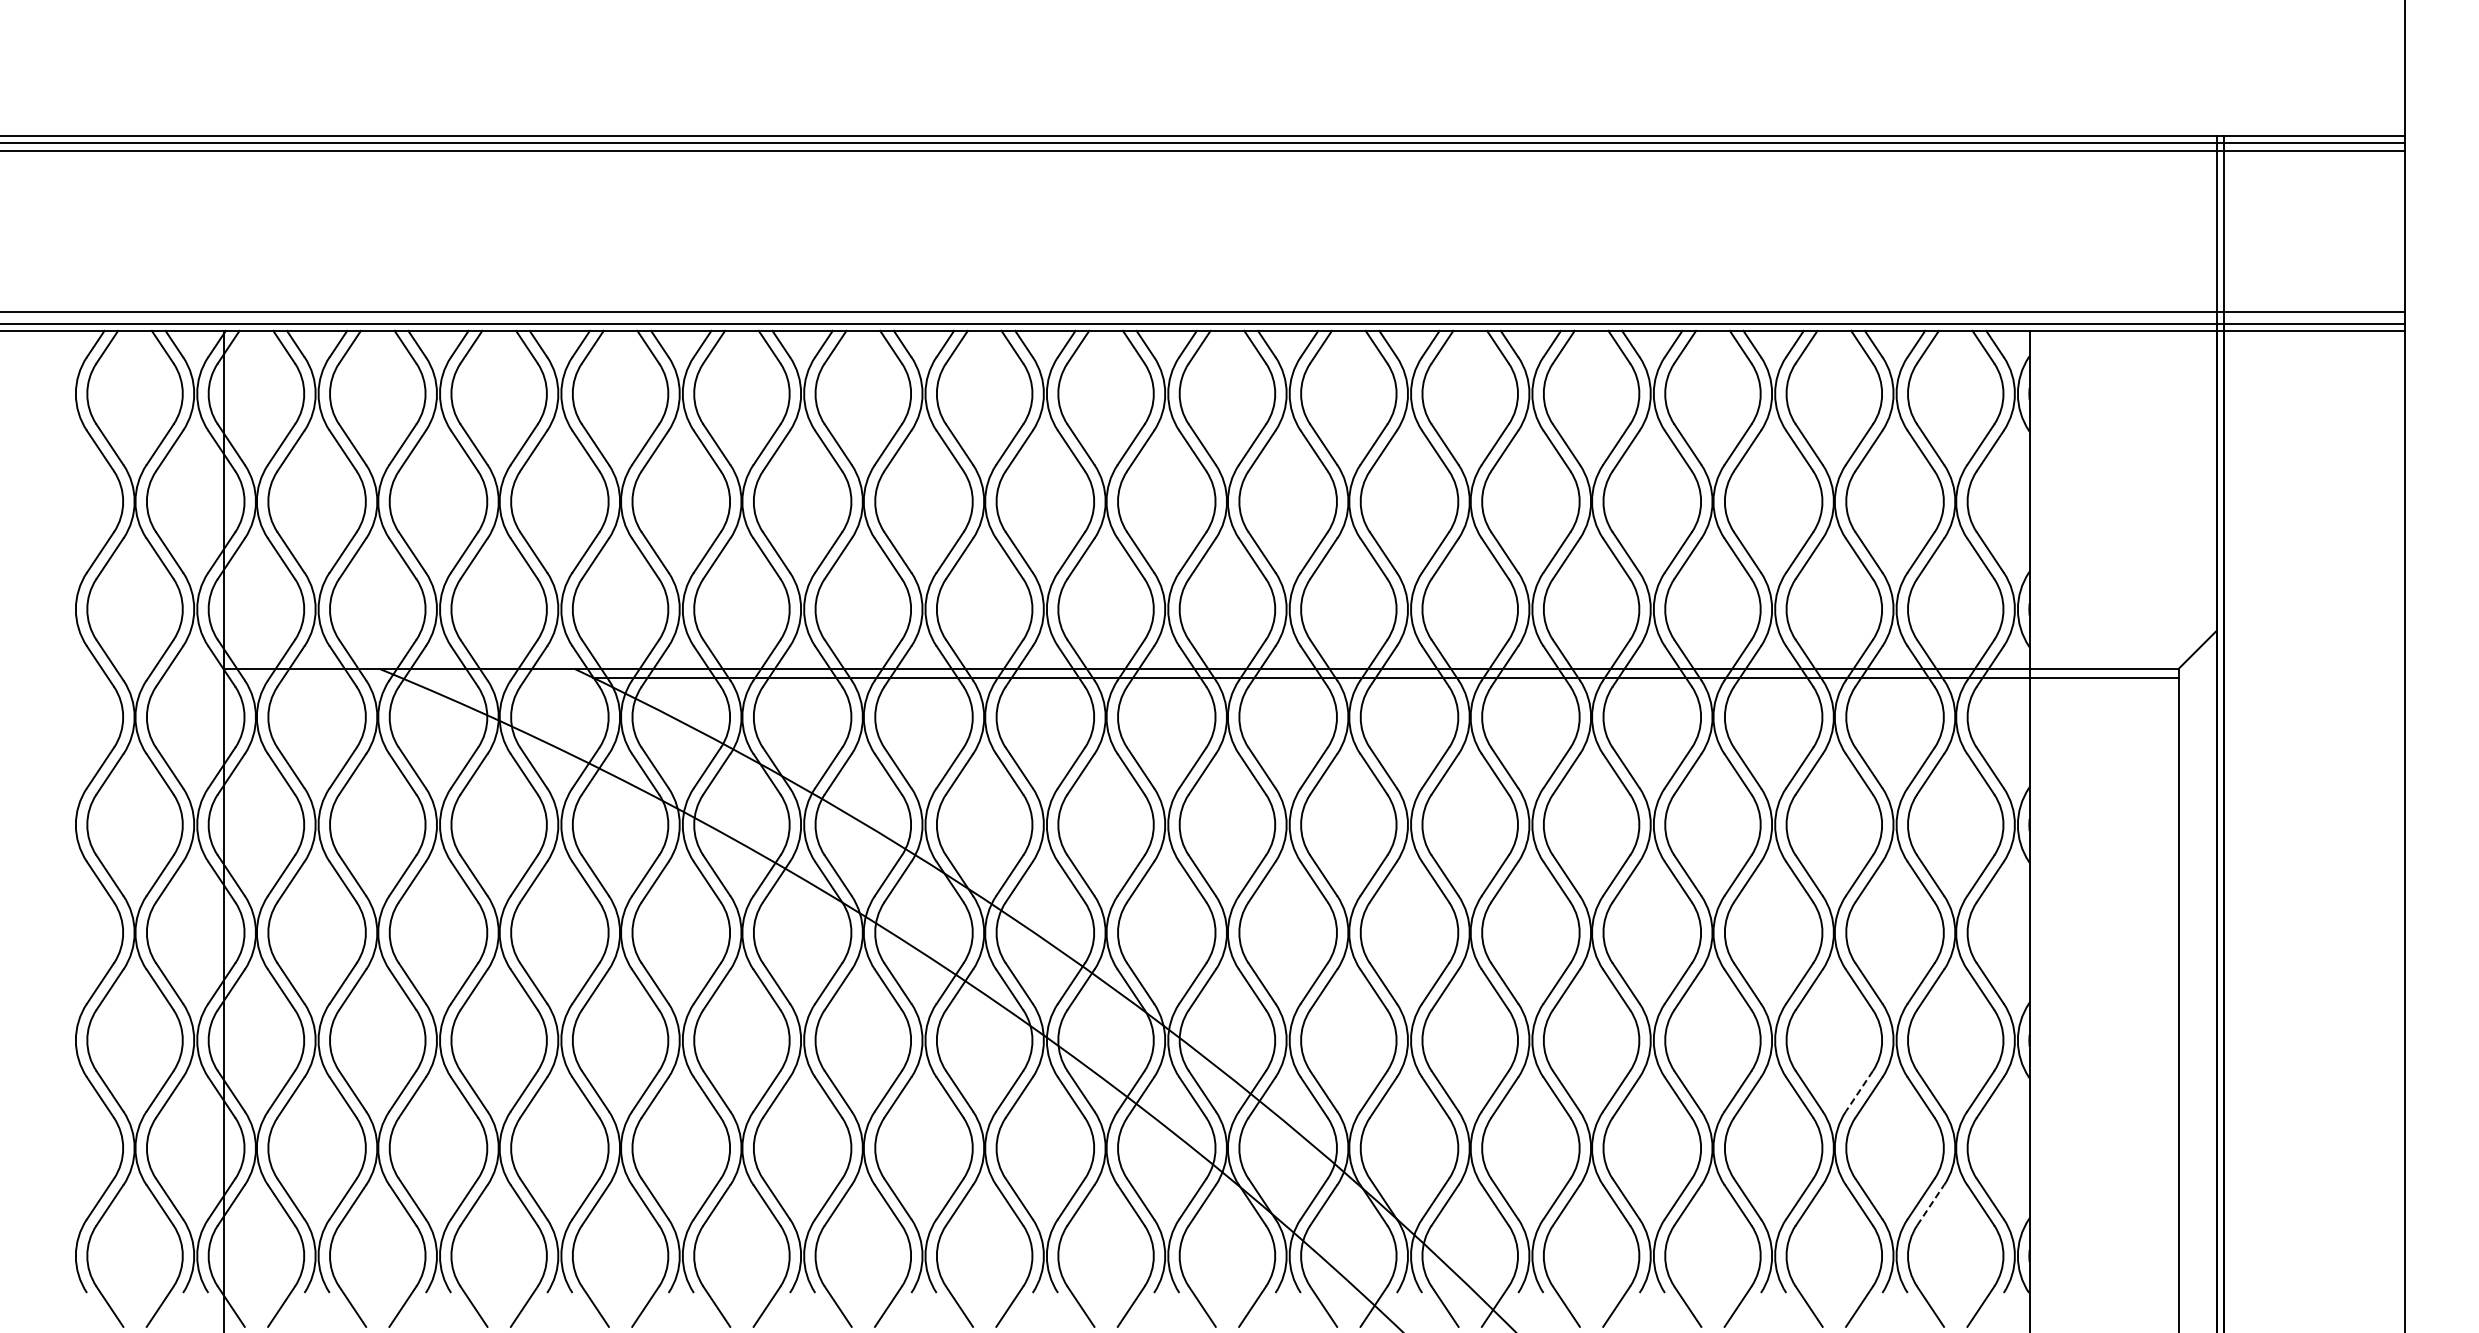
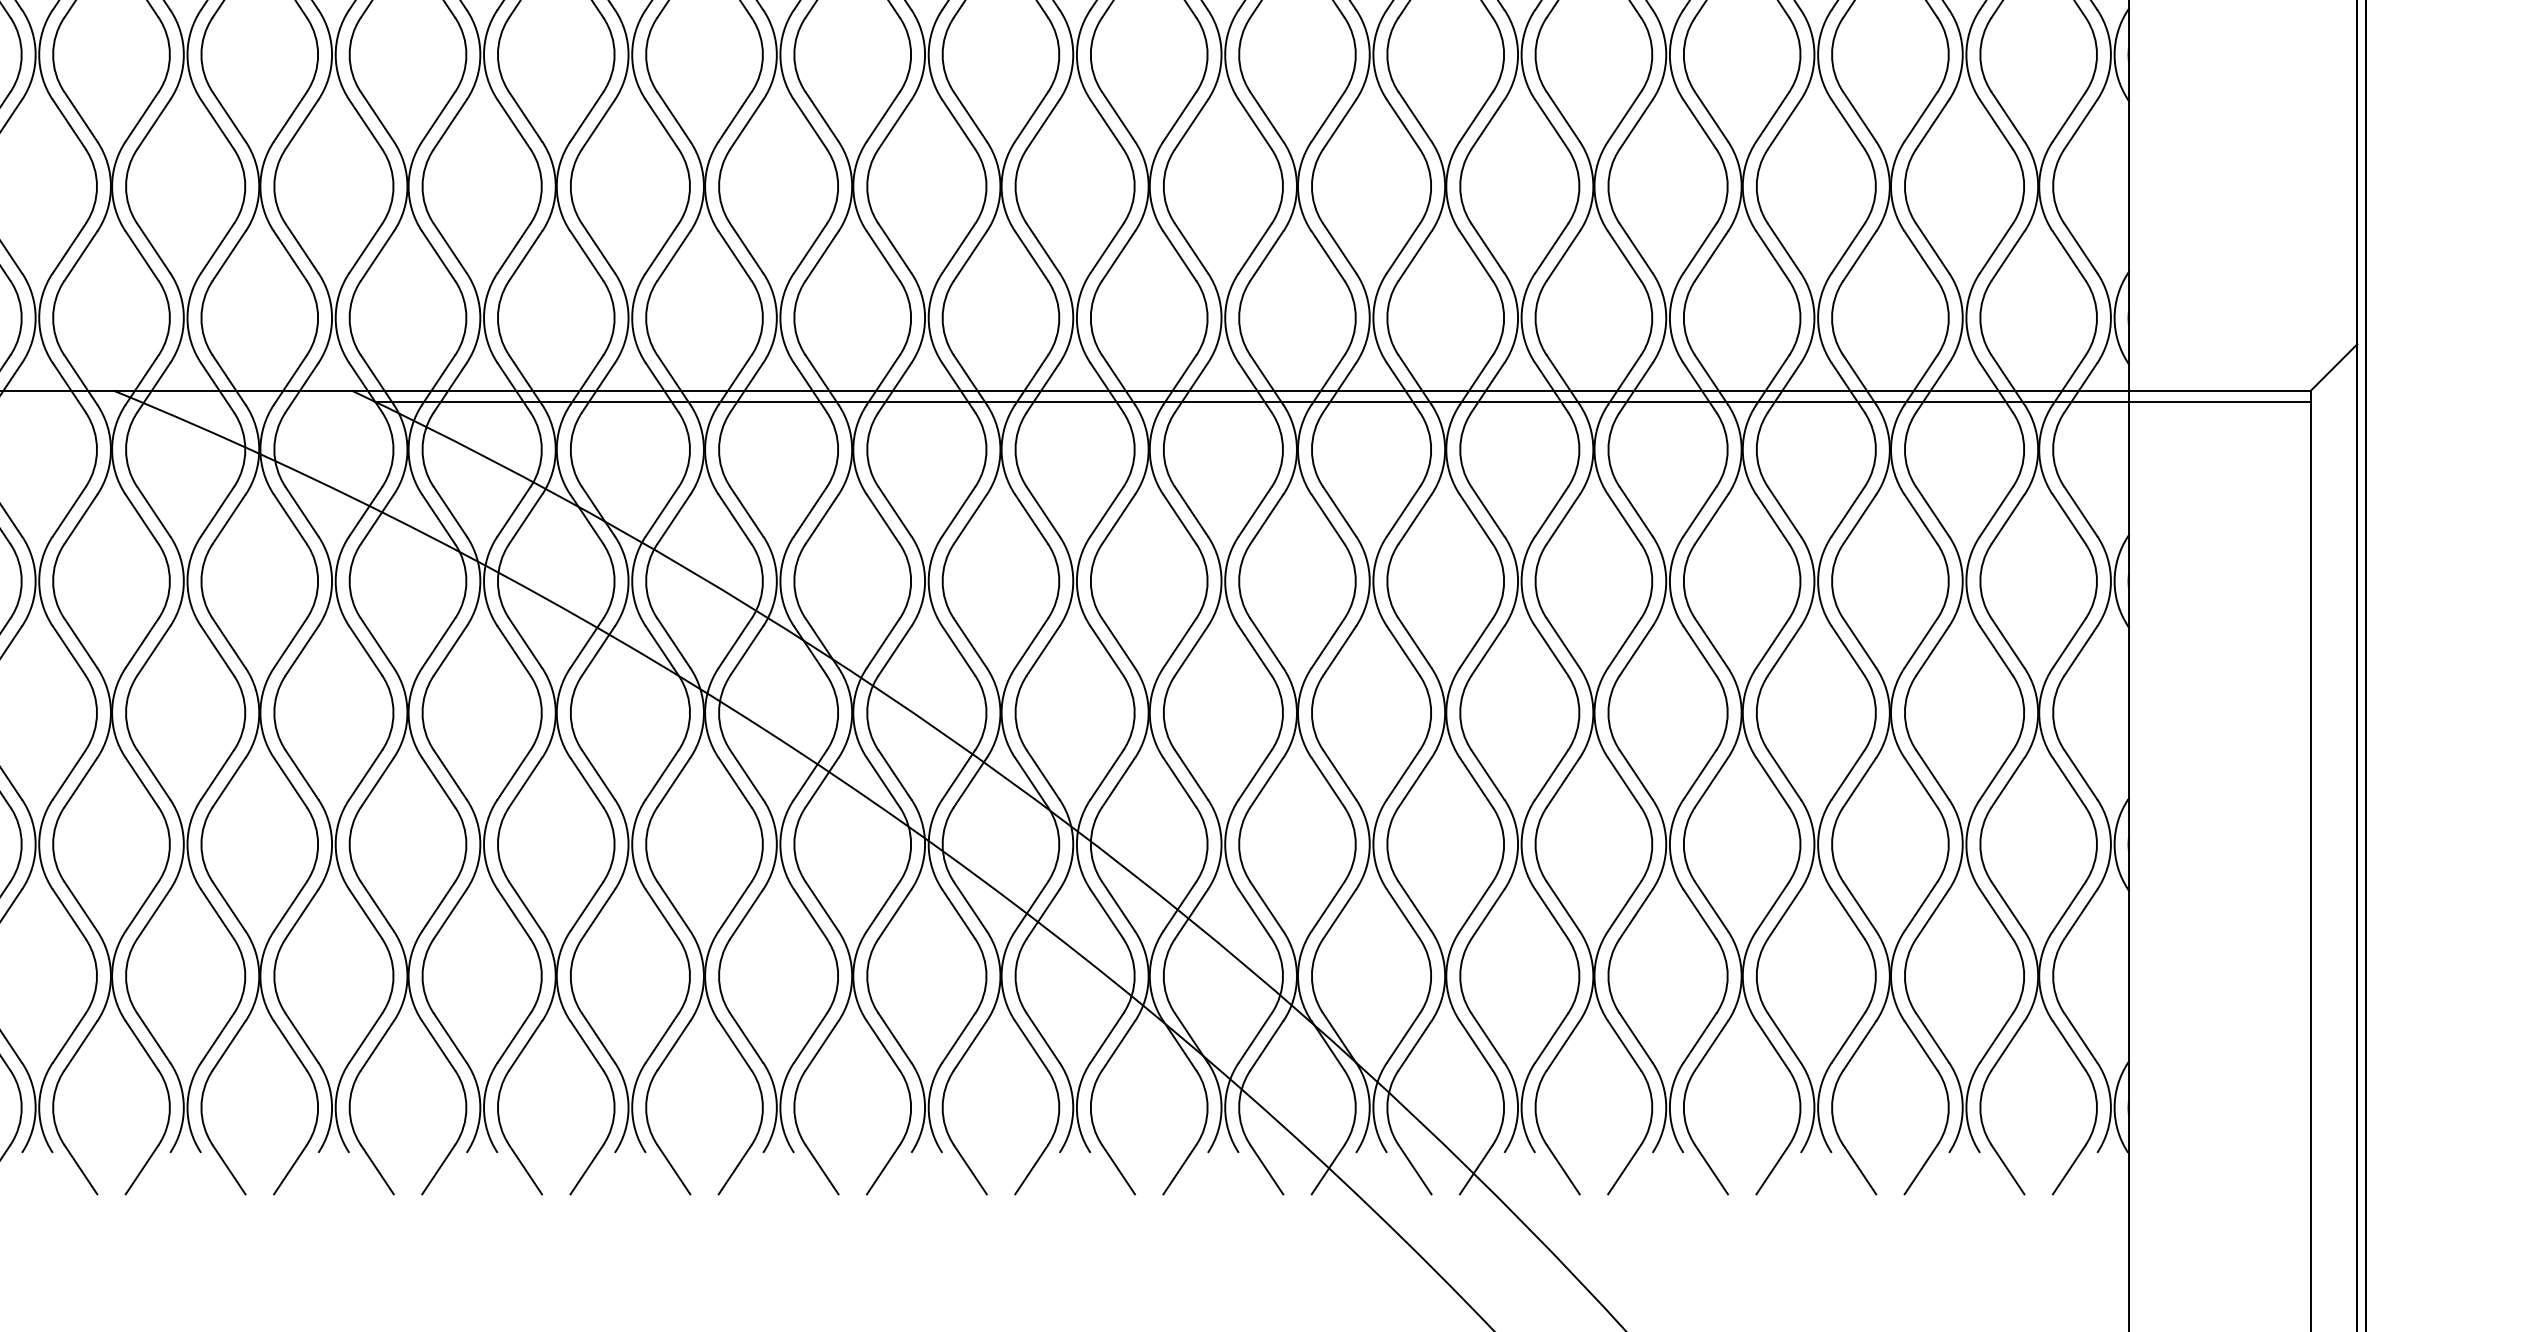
line: (1859, 1091) -> (1921, 906), dashed -> solid
line: (1930, 1204) -> (2007, 1044), dashed -> solid

